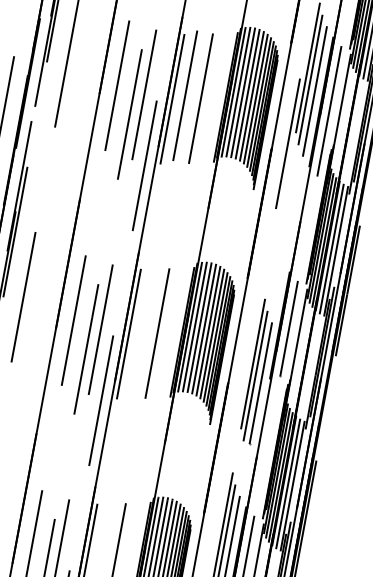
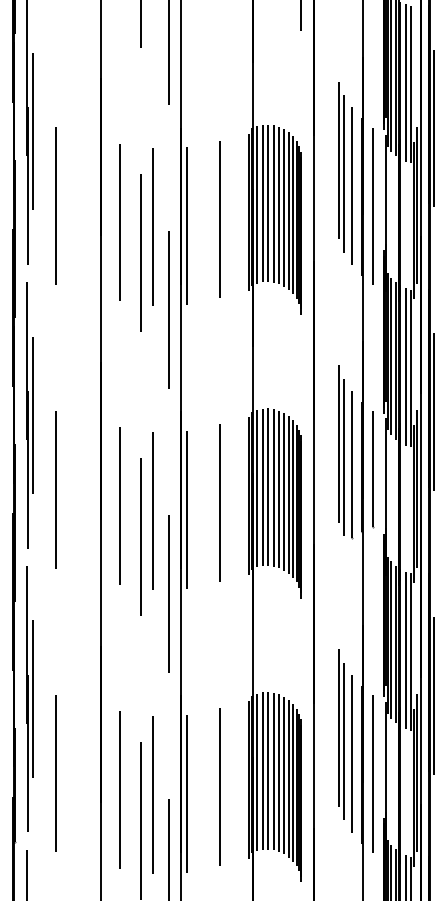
line: (184, 95) -> (200, 219), removed
line: (287, 143) -> (331, 252), removed
part: (257, 372) -> (345, 452), moved

